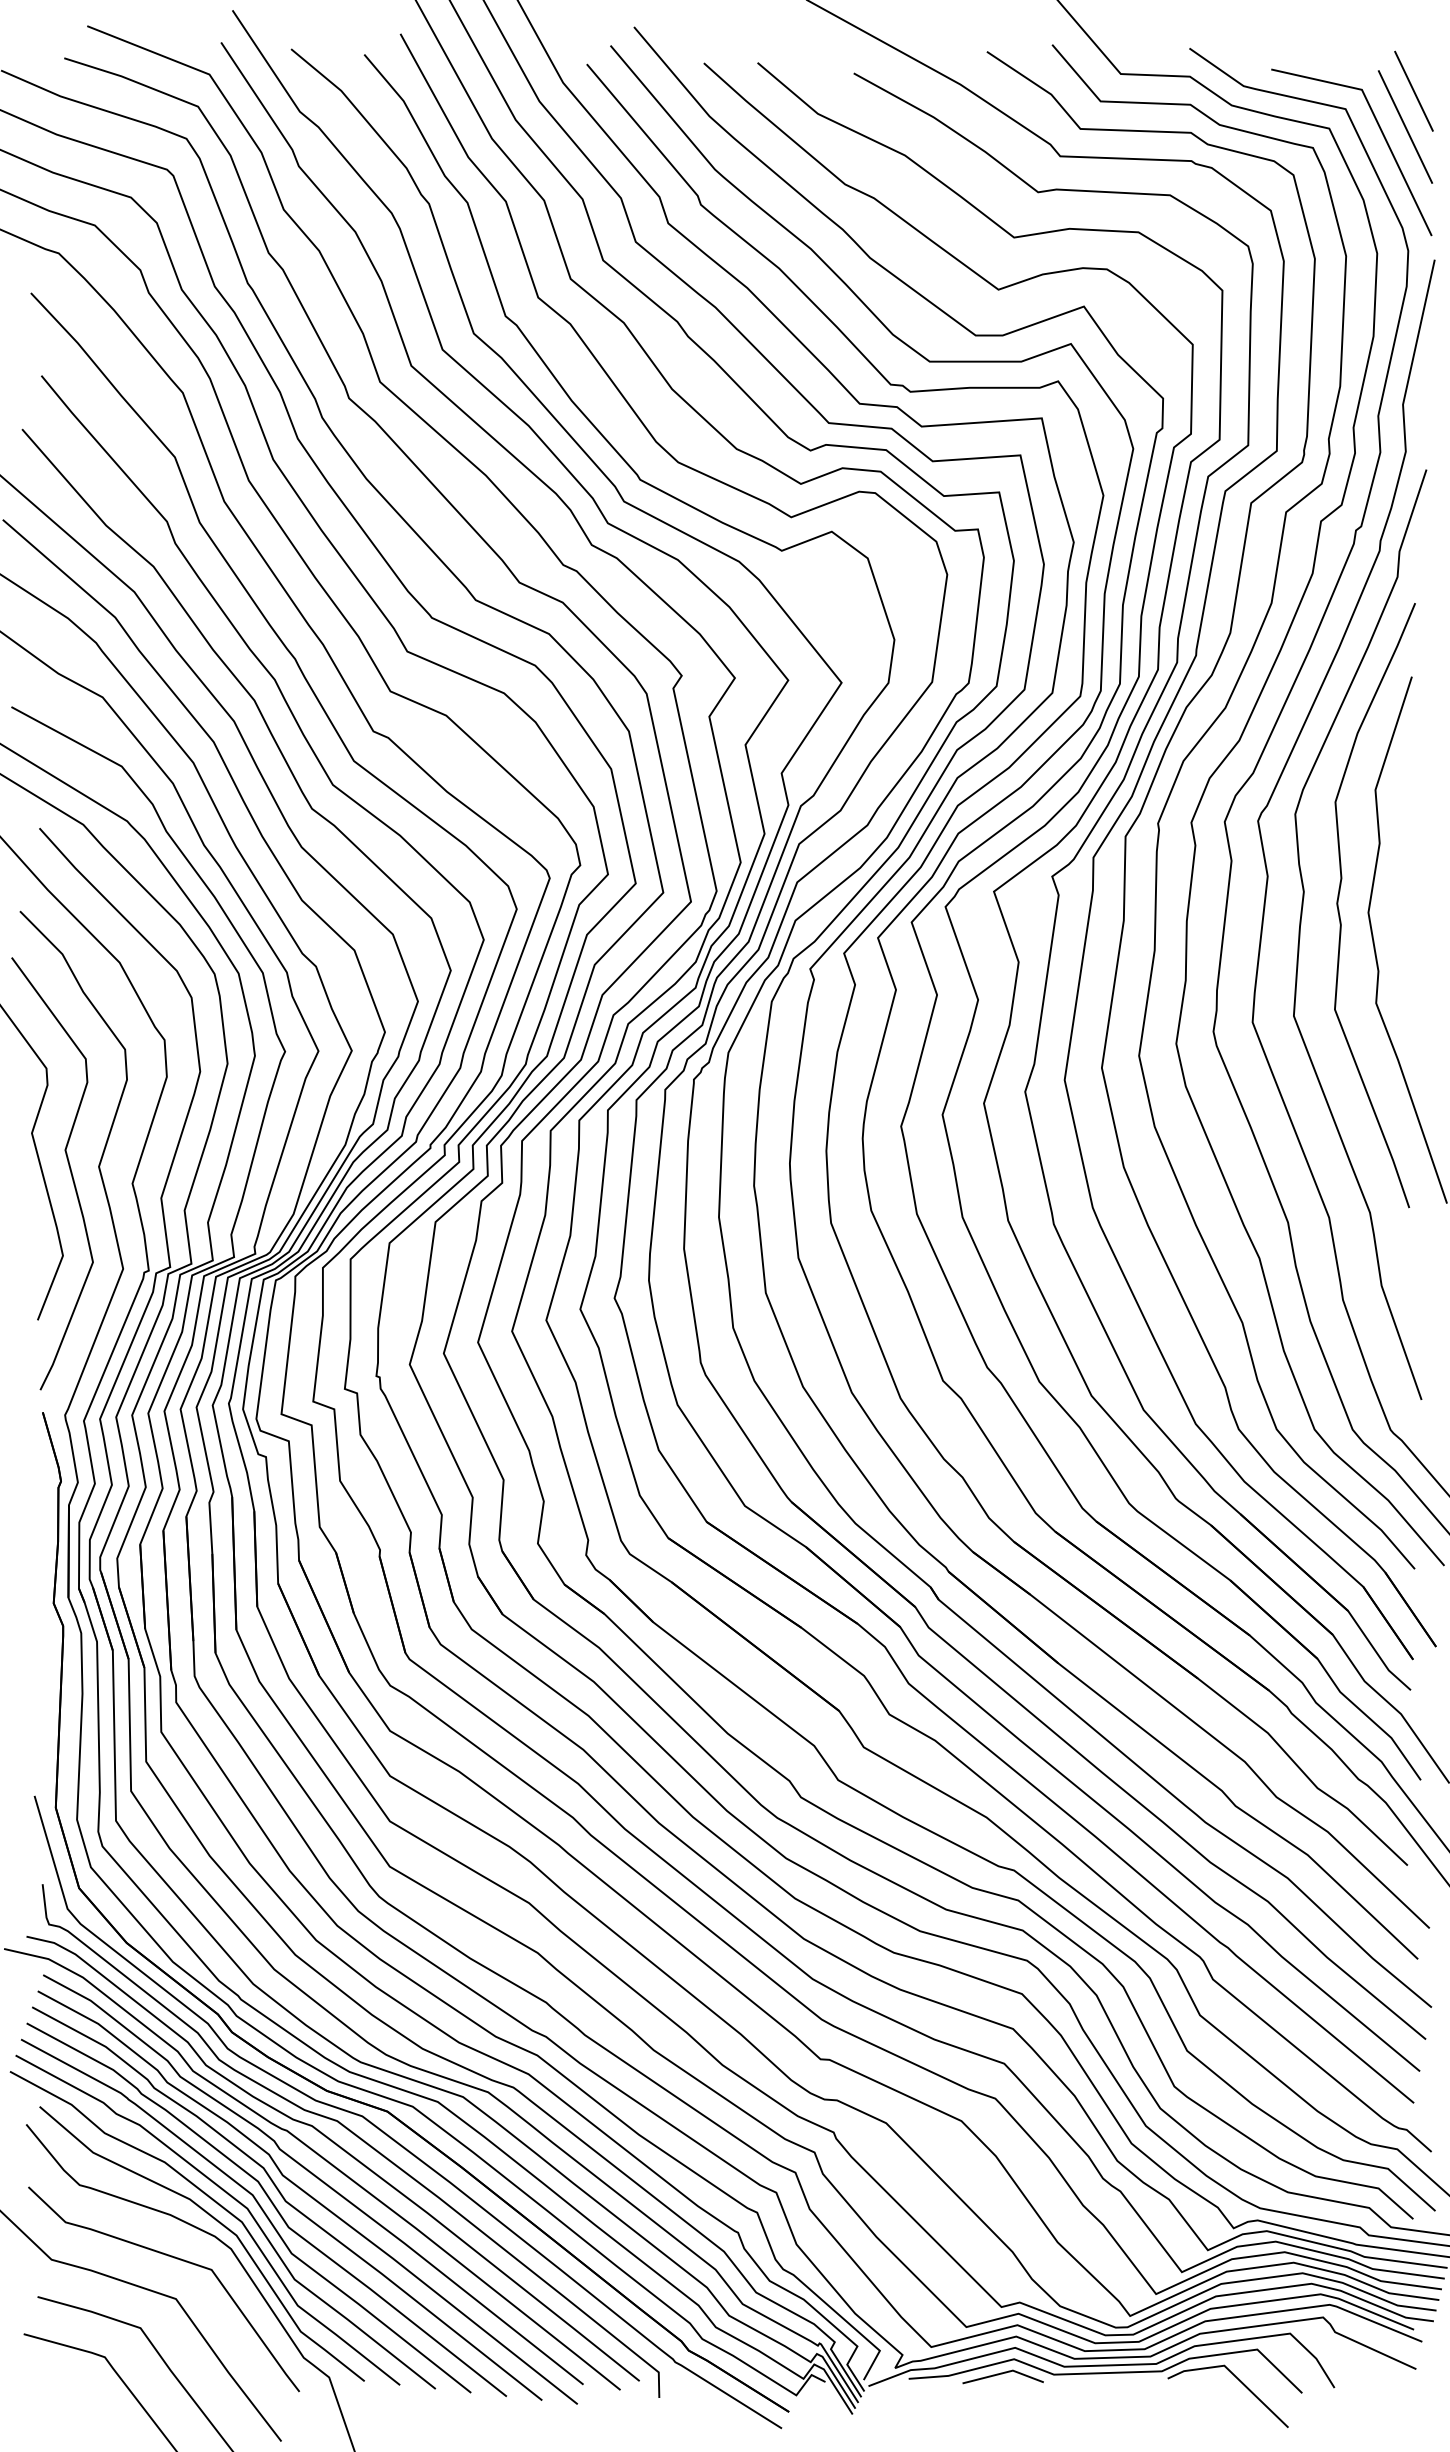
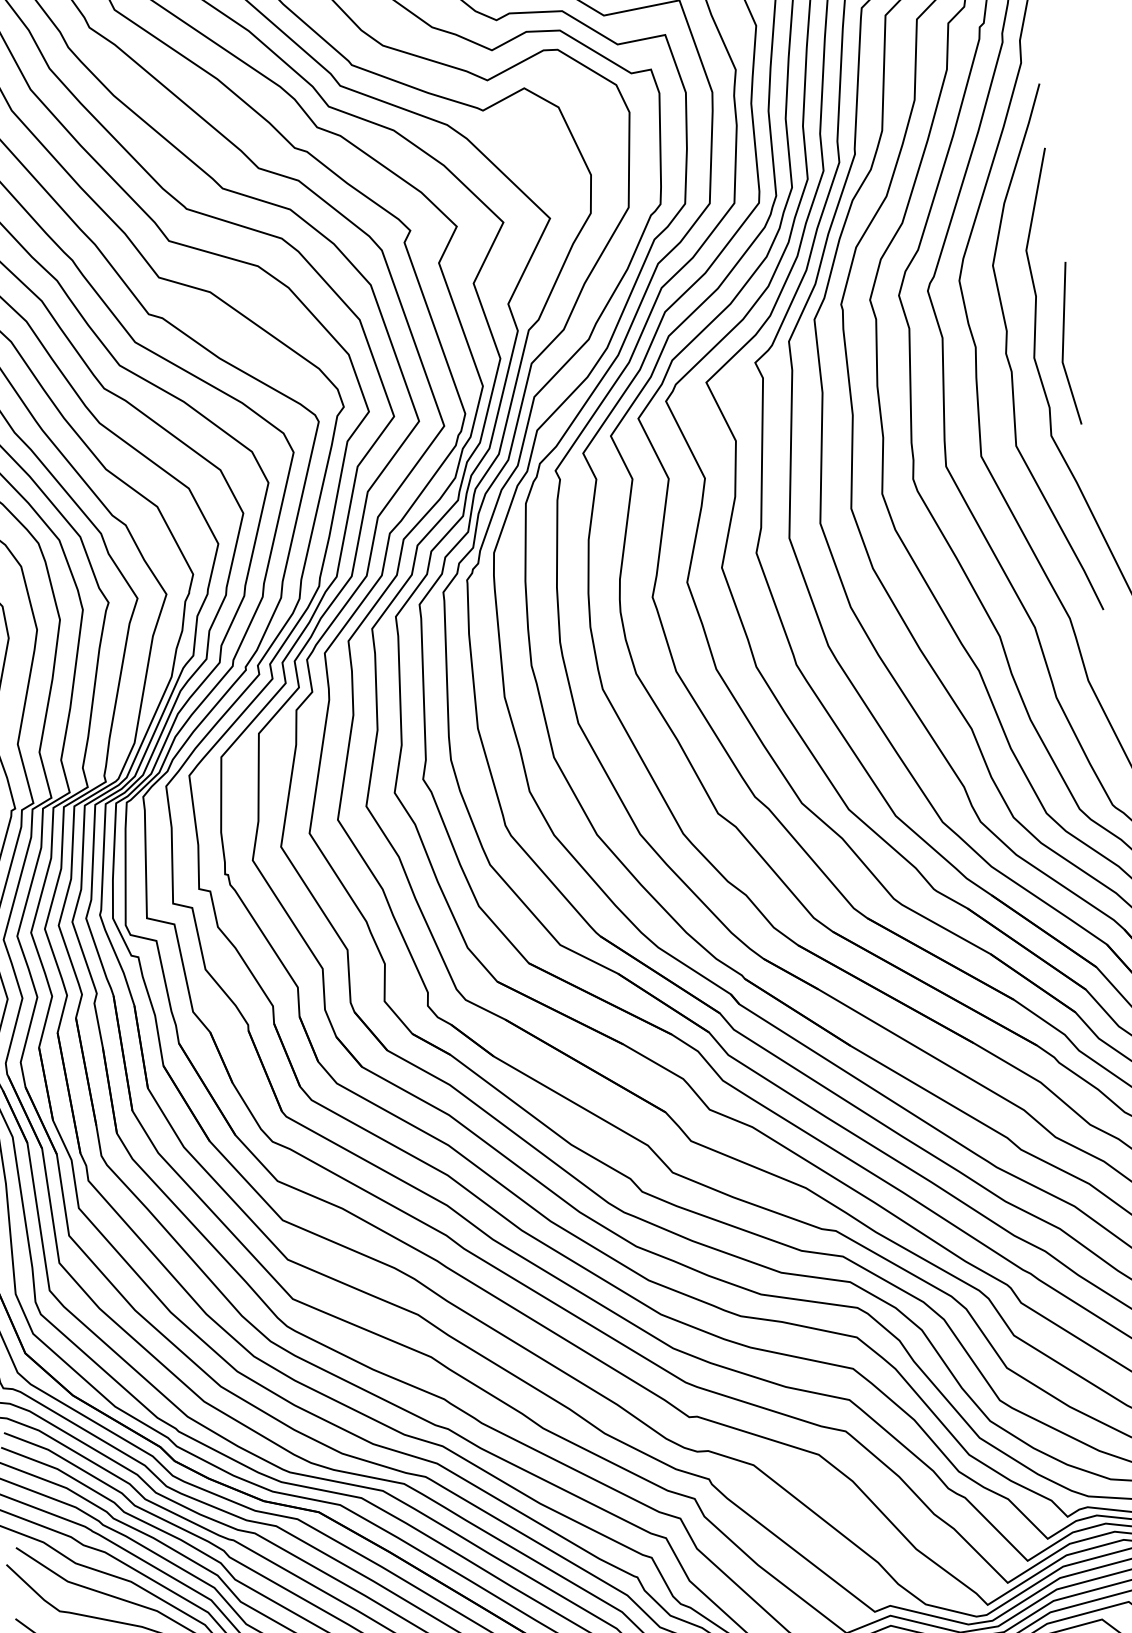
line: (1404, 901) -> (1064, 344), added

